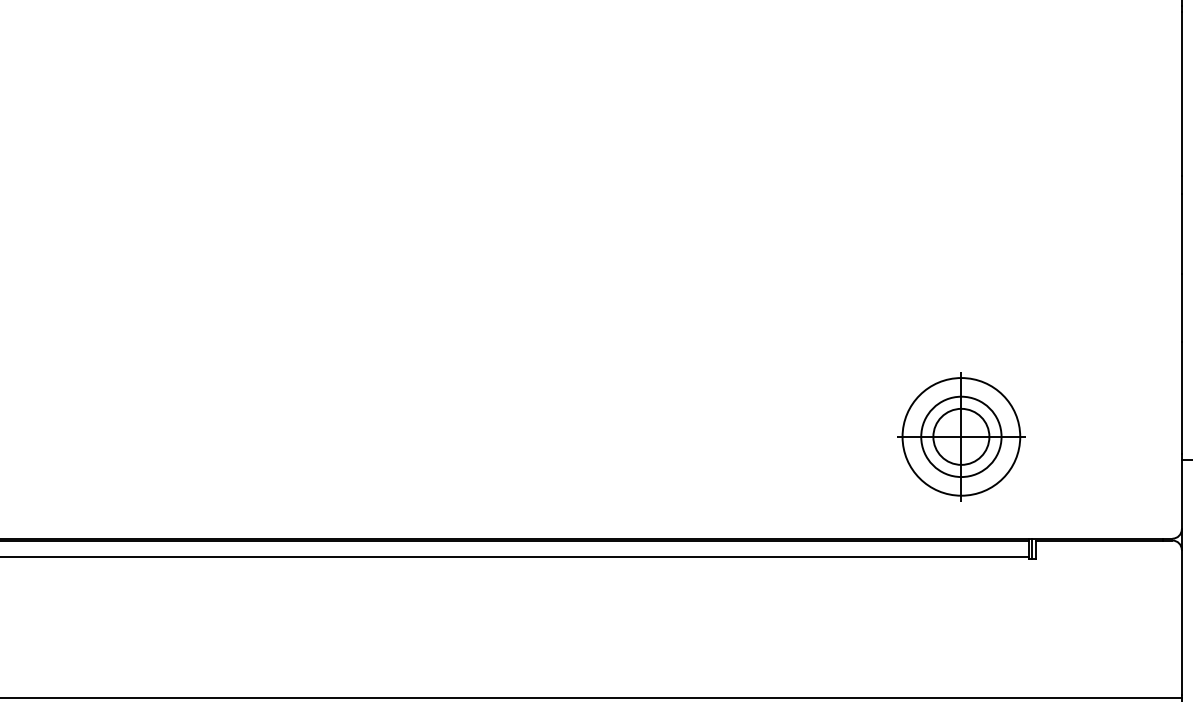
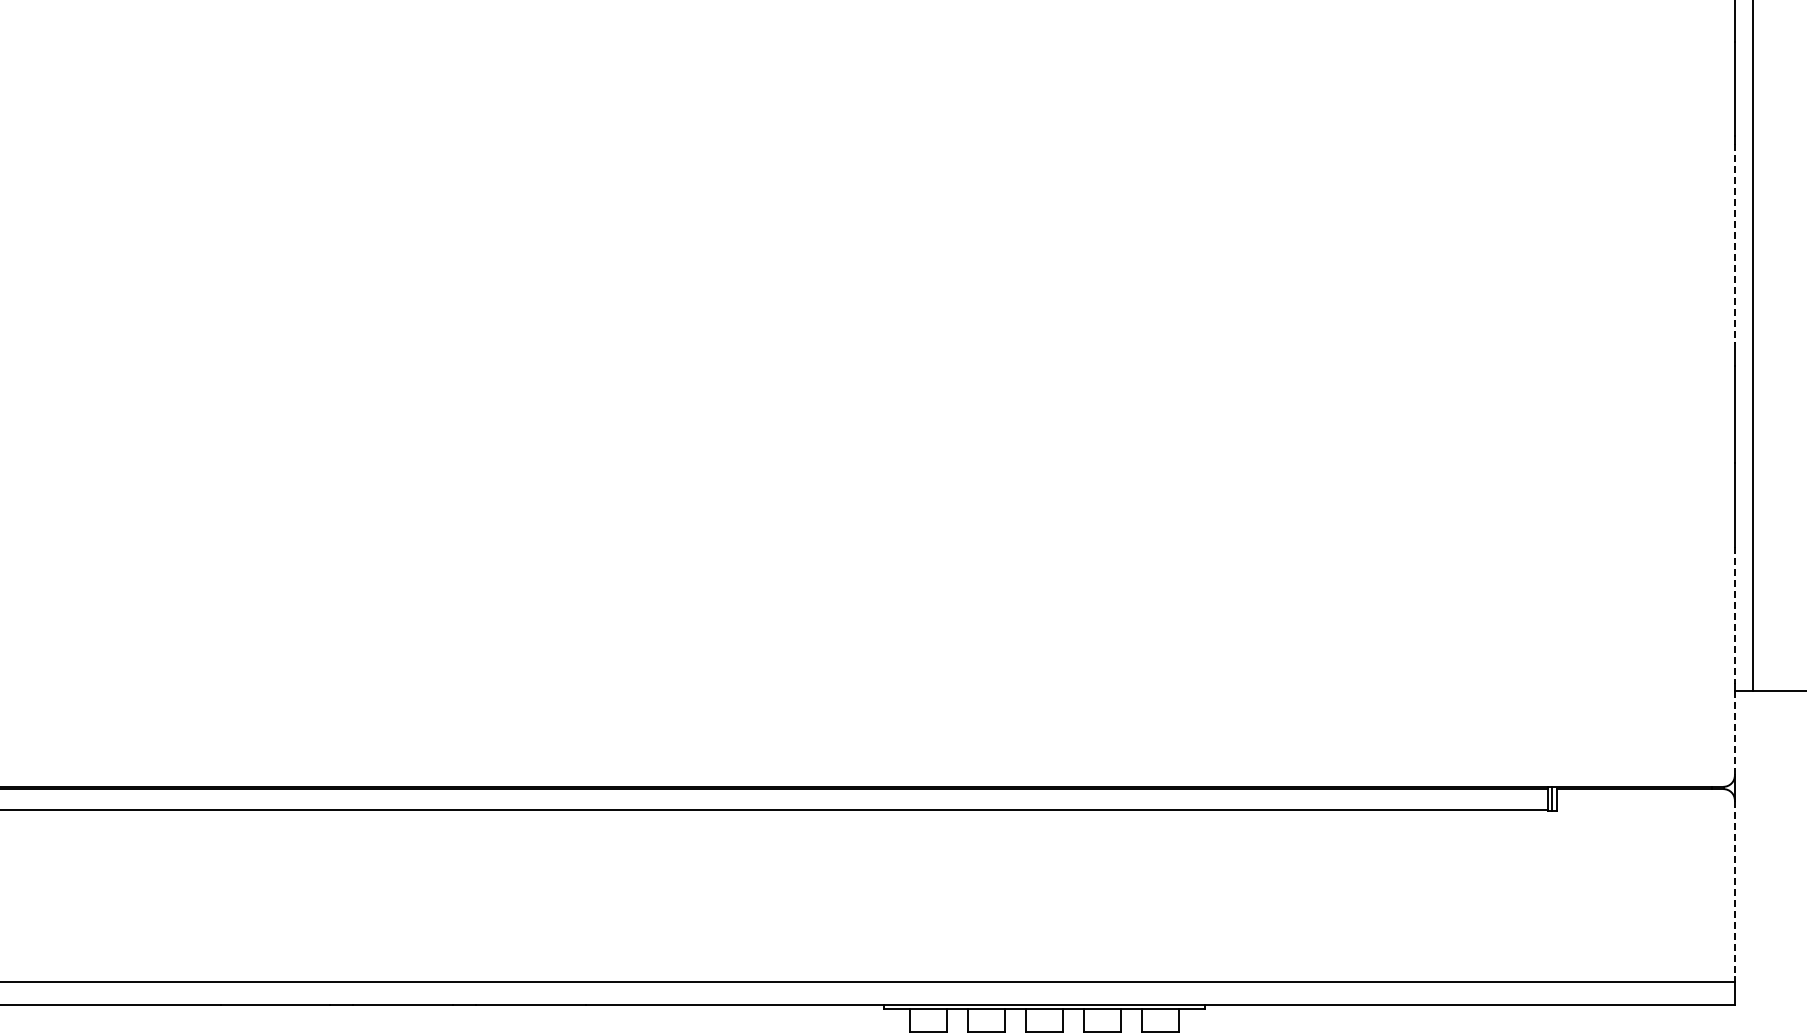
line: (1181, 93) -> (1734, 243), solid -> dashed
line: (1181, 398) -> (1734, 615), solid -> dashed
part: (961, 436) -> (1465, 662), removed
line: (1181, 495) -> (1734, 733), solid -> dashed
line: (1181, 622) -> (1734, 889), solid -> dashed

